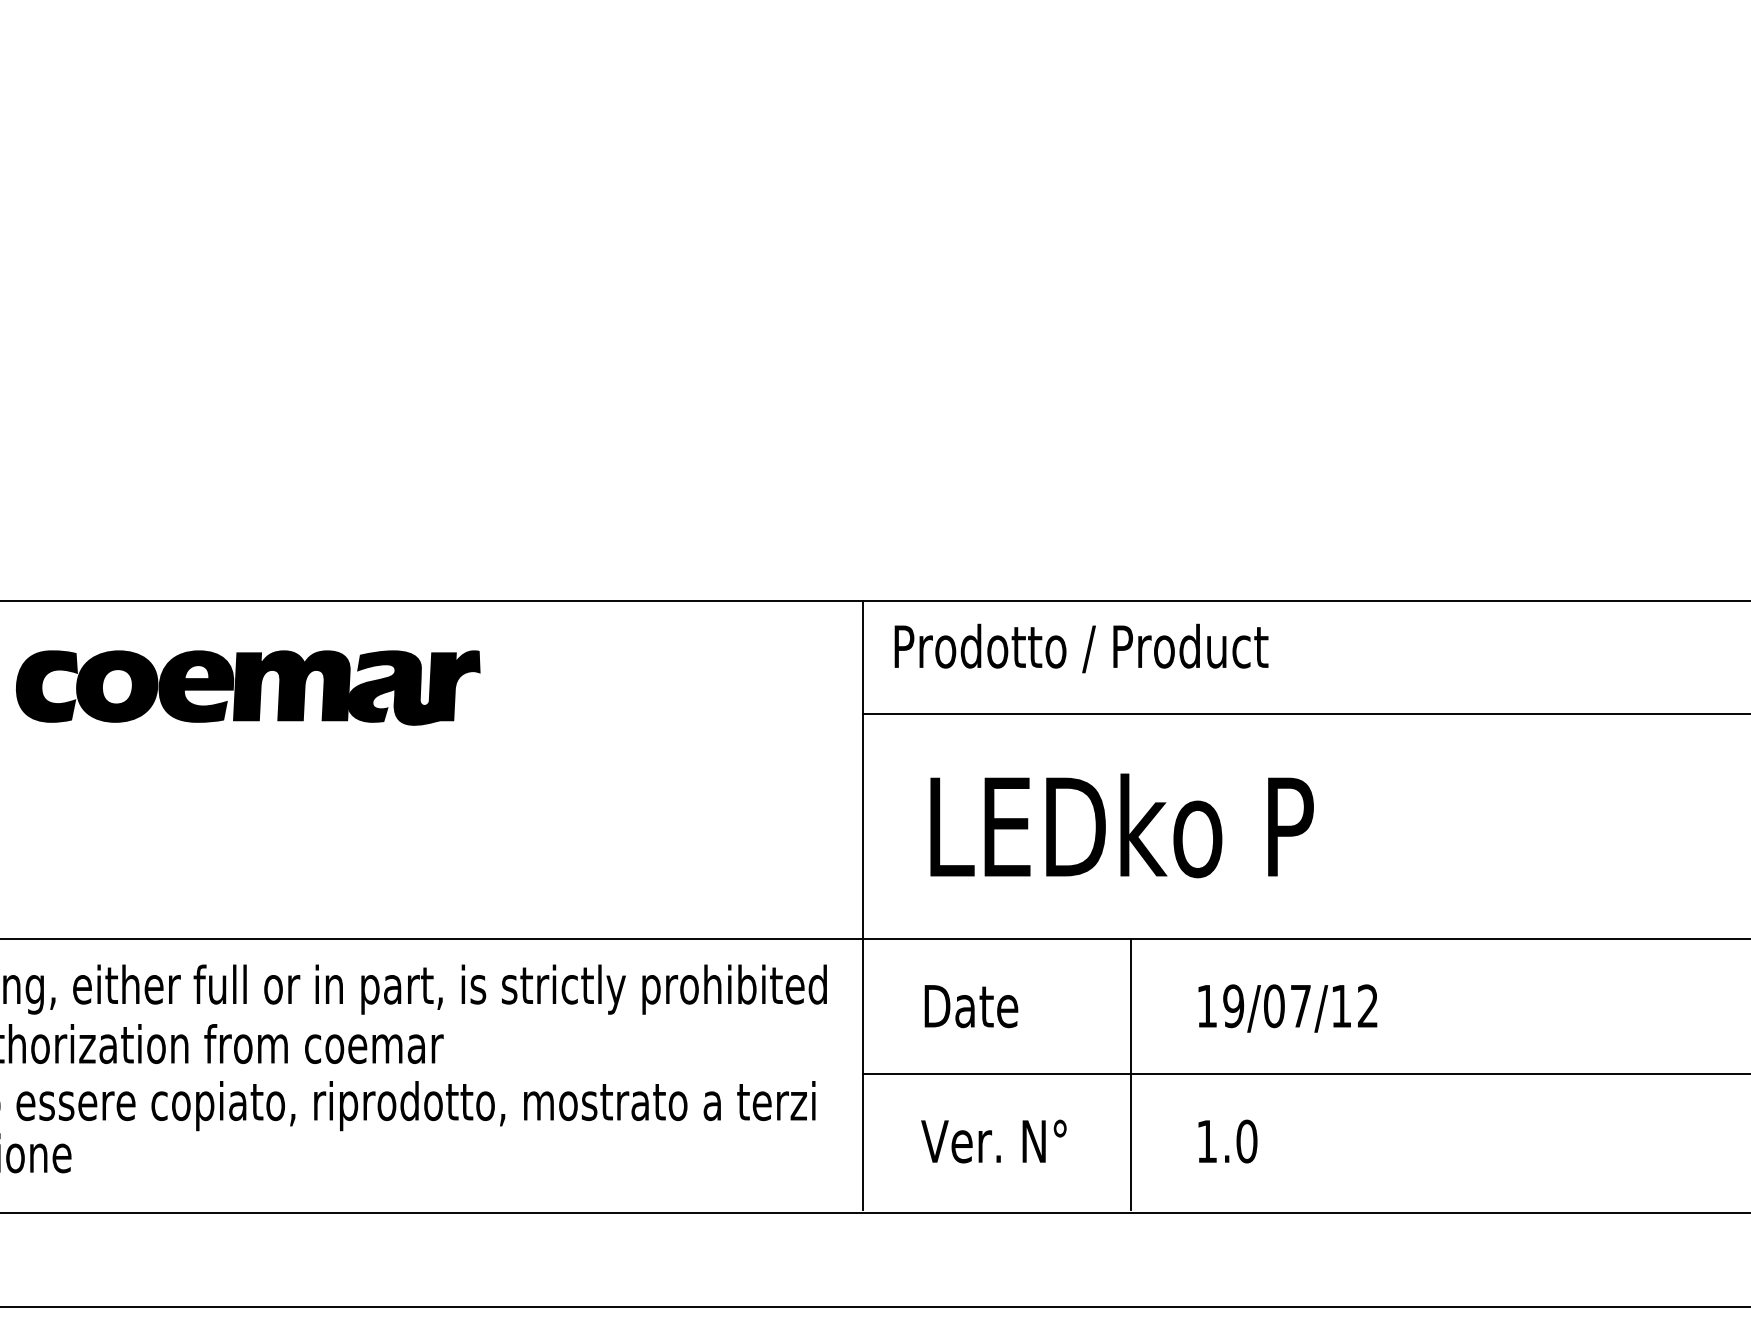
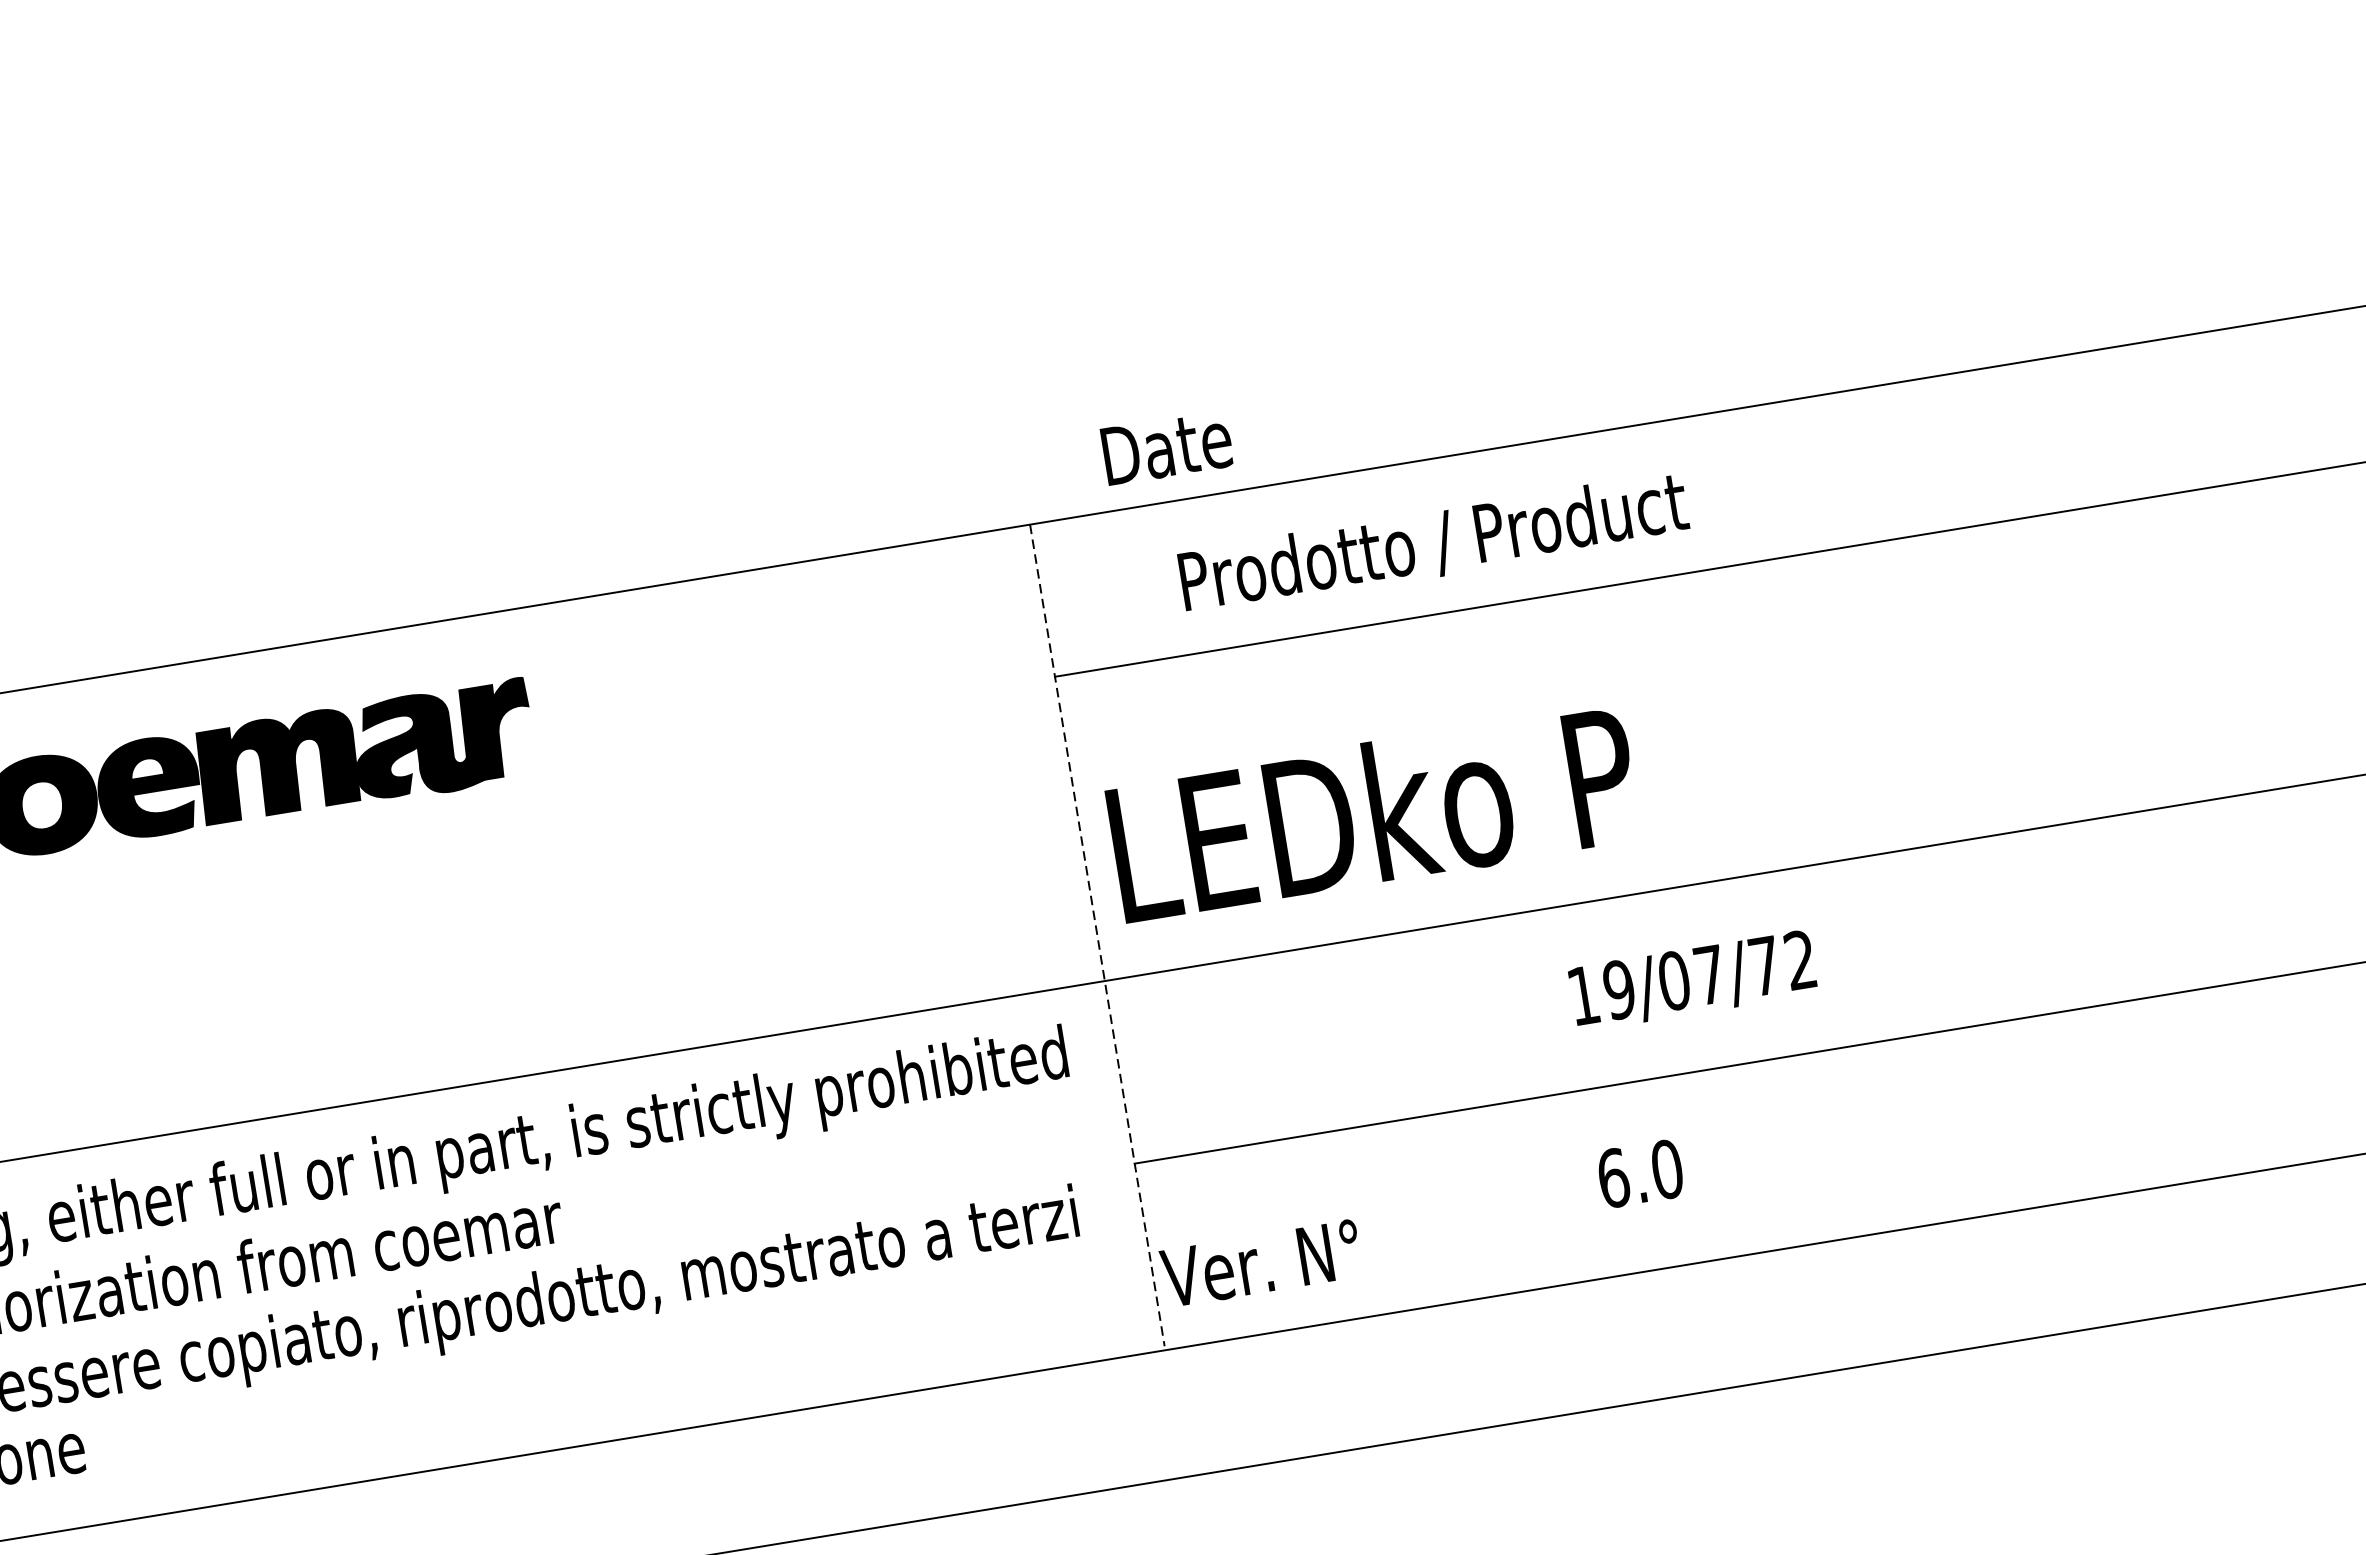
text: (1081, 648) -> (1433, 543), moved
text: (1121, 825) -> (1372, 813), moved
line: (863, 905) -> (1097, 935), solid -> dashed
text: (971, 1006) -> (1167, 447), moved
text: (1341, 1006) -> (1764, 966), 19/07/12 -> 19/07/72
line: (1130, 1074) -> (1495, 1104), removed
text: (993, 1141) -> (1260, 1263), moved
text: (1207, 1141) -> (1613, 1178), 1.0 -> 6.0

